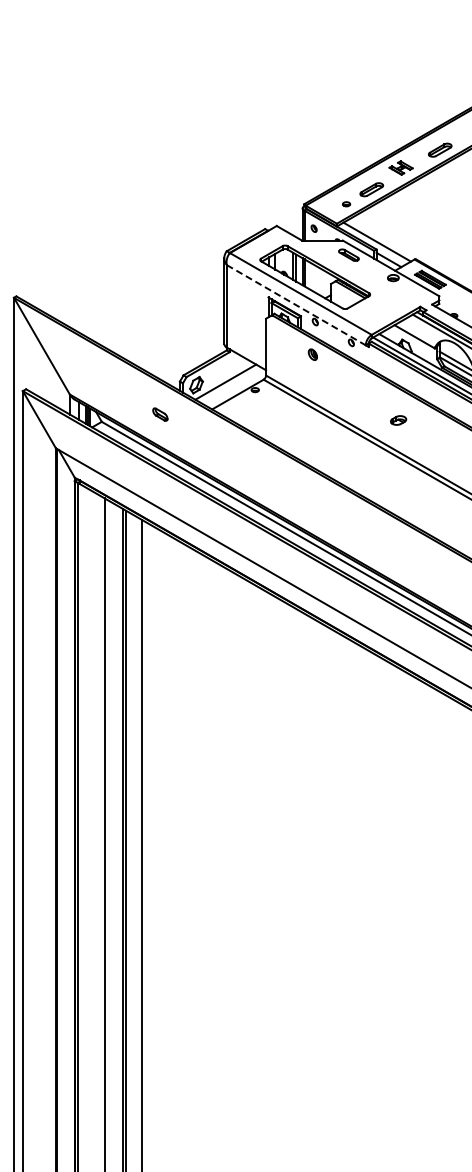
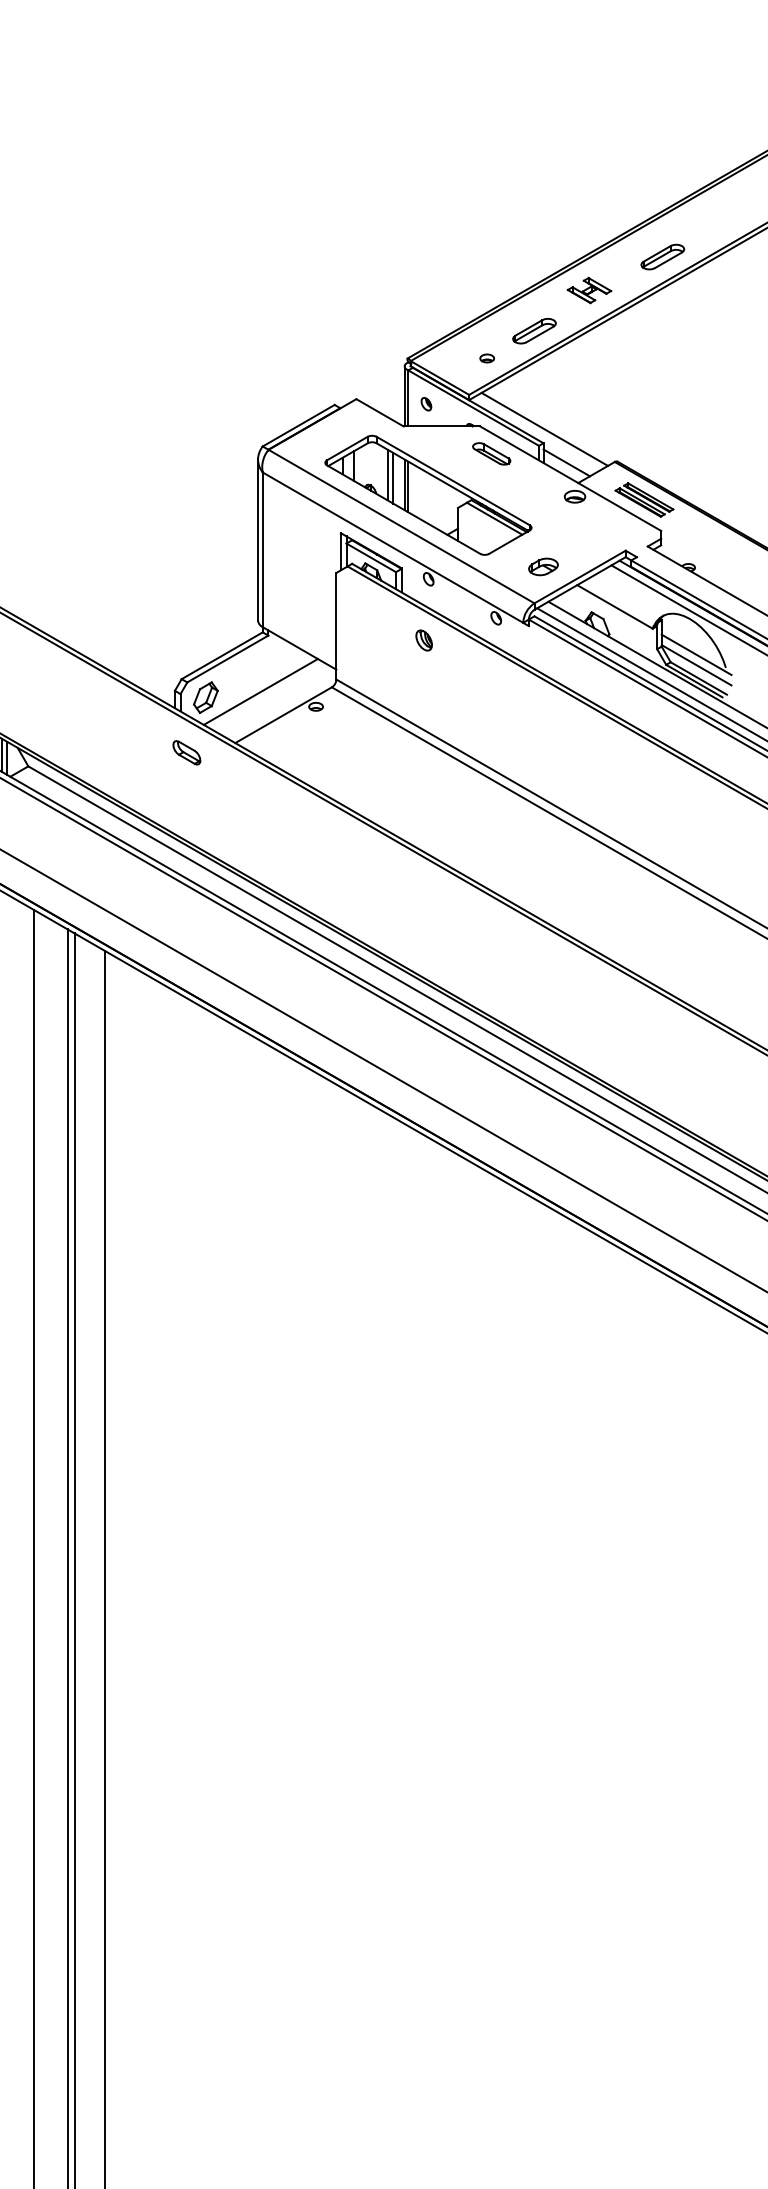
line: (296, 305) -> (393, 548), dashed -> solid
part: (160, 414) -> (187, 752), moved
part: (398, 420) -> (543, 566), moved

